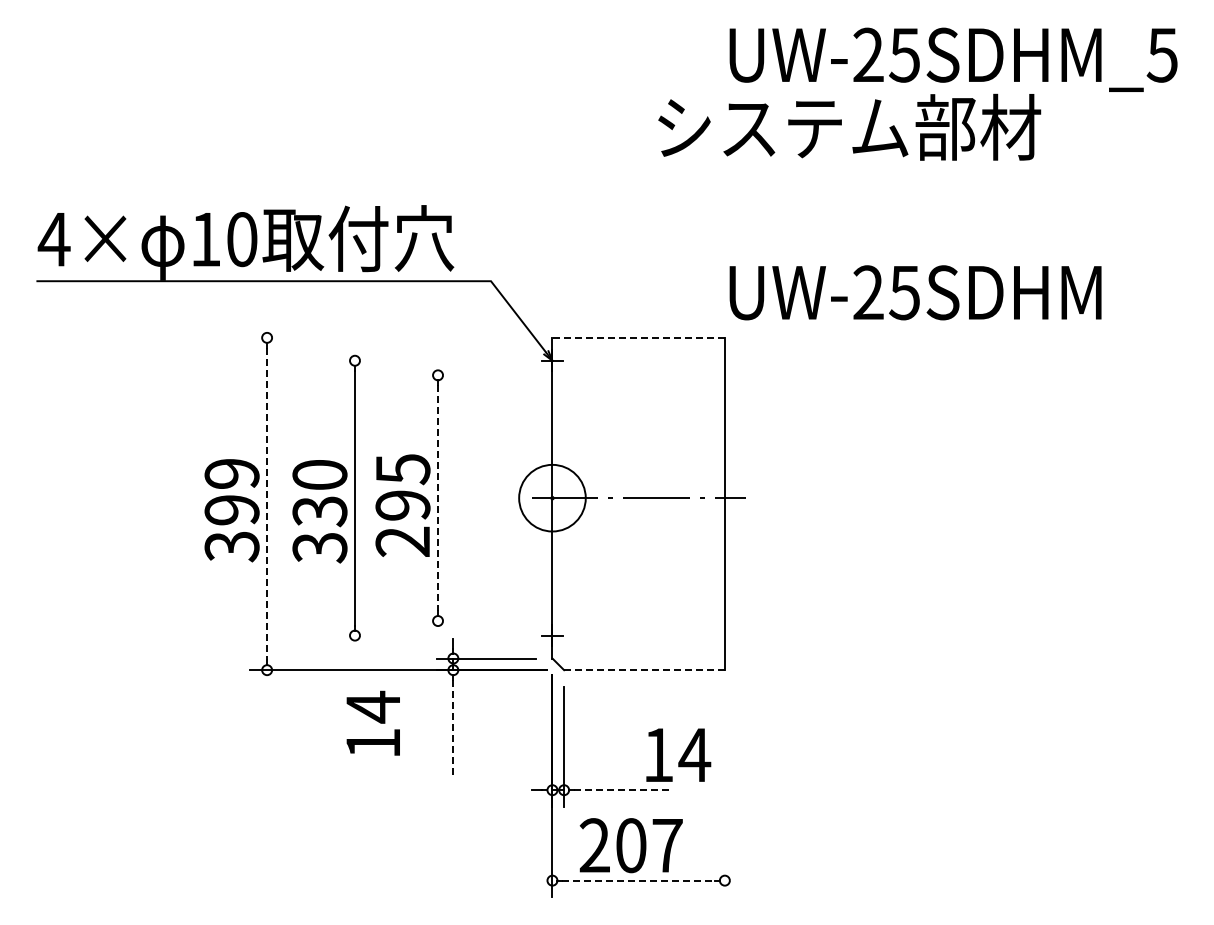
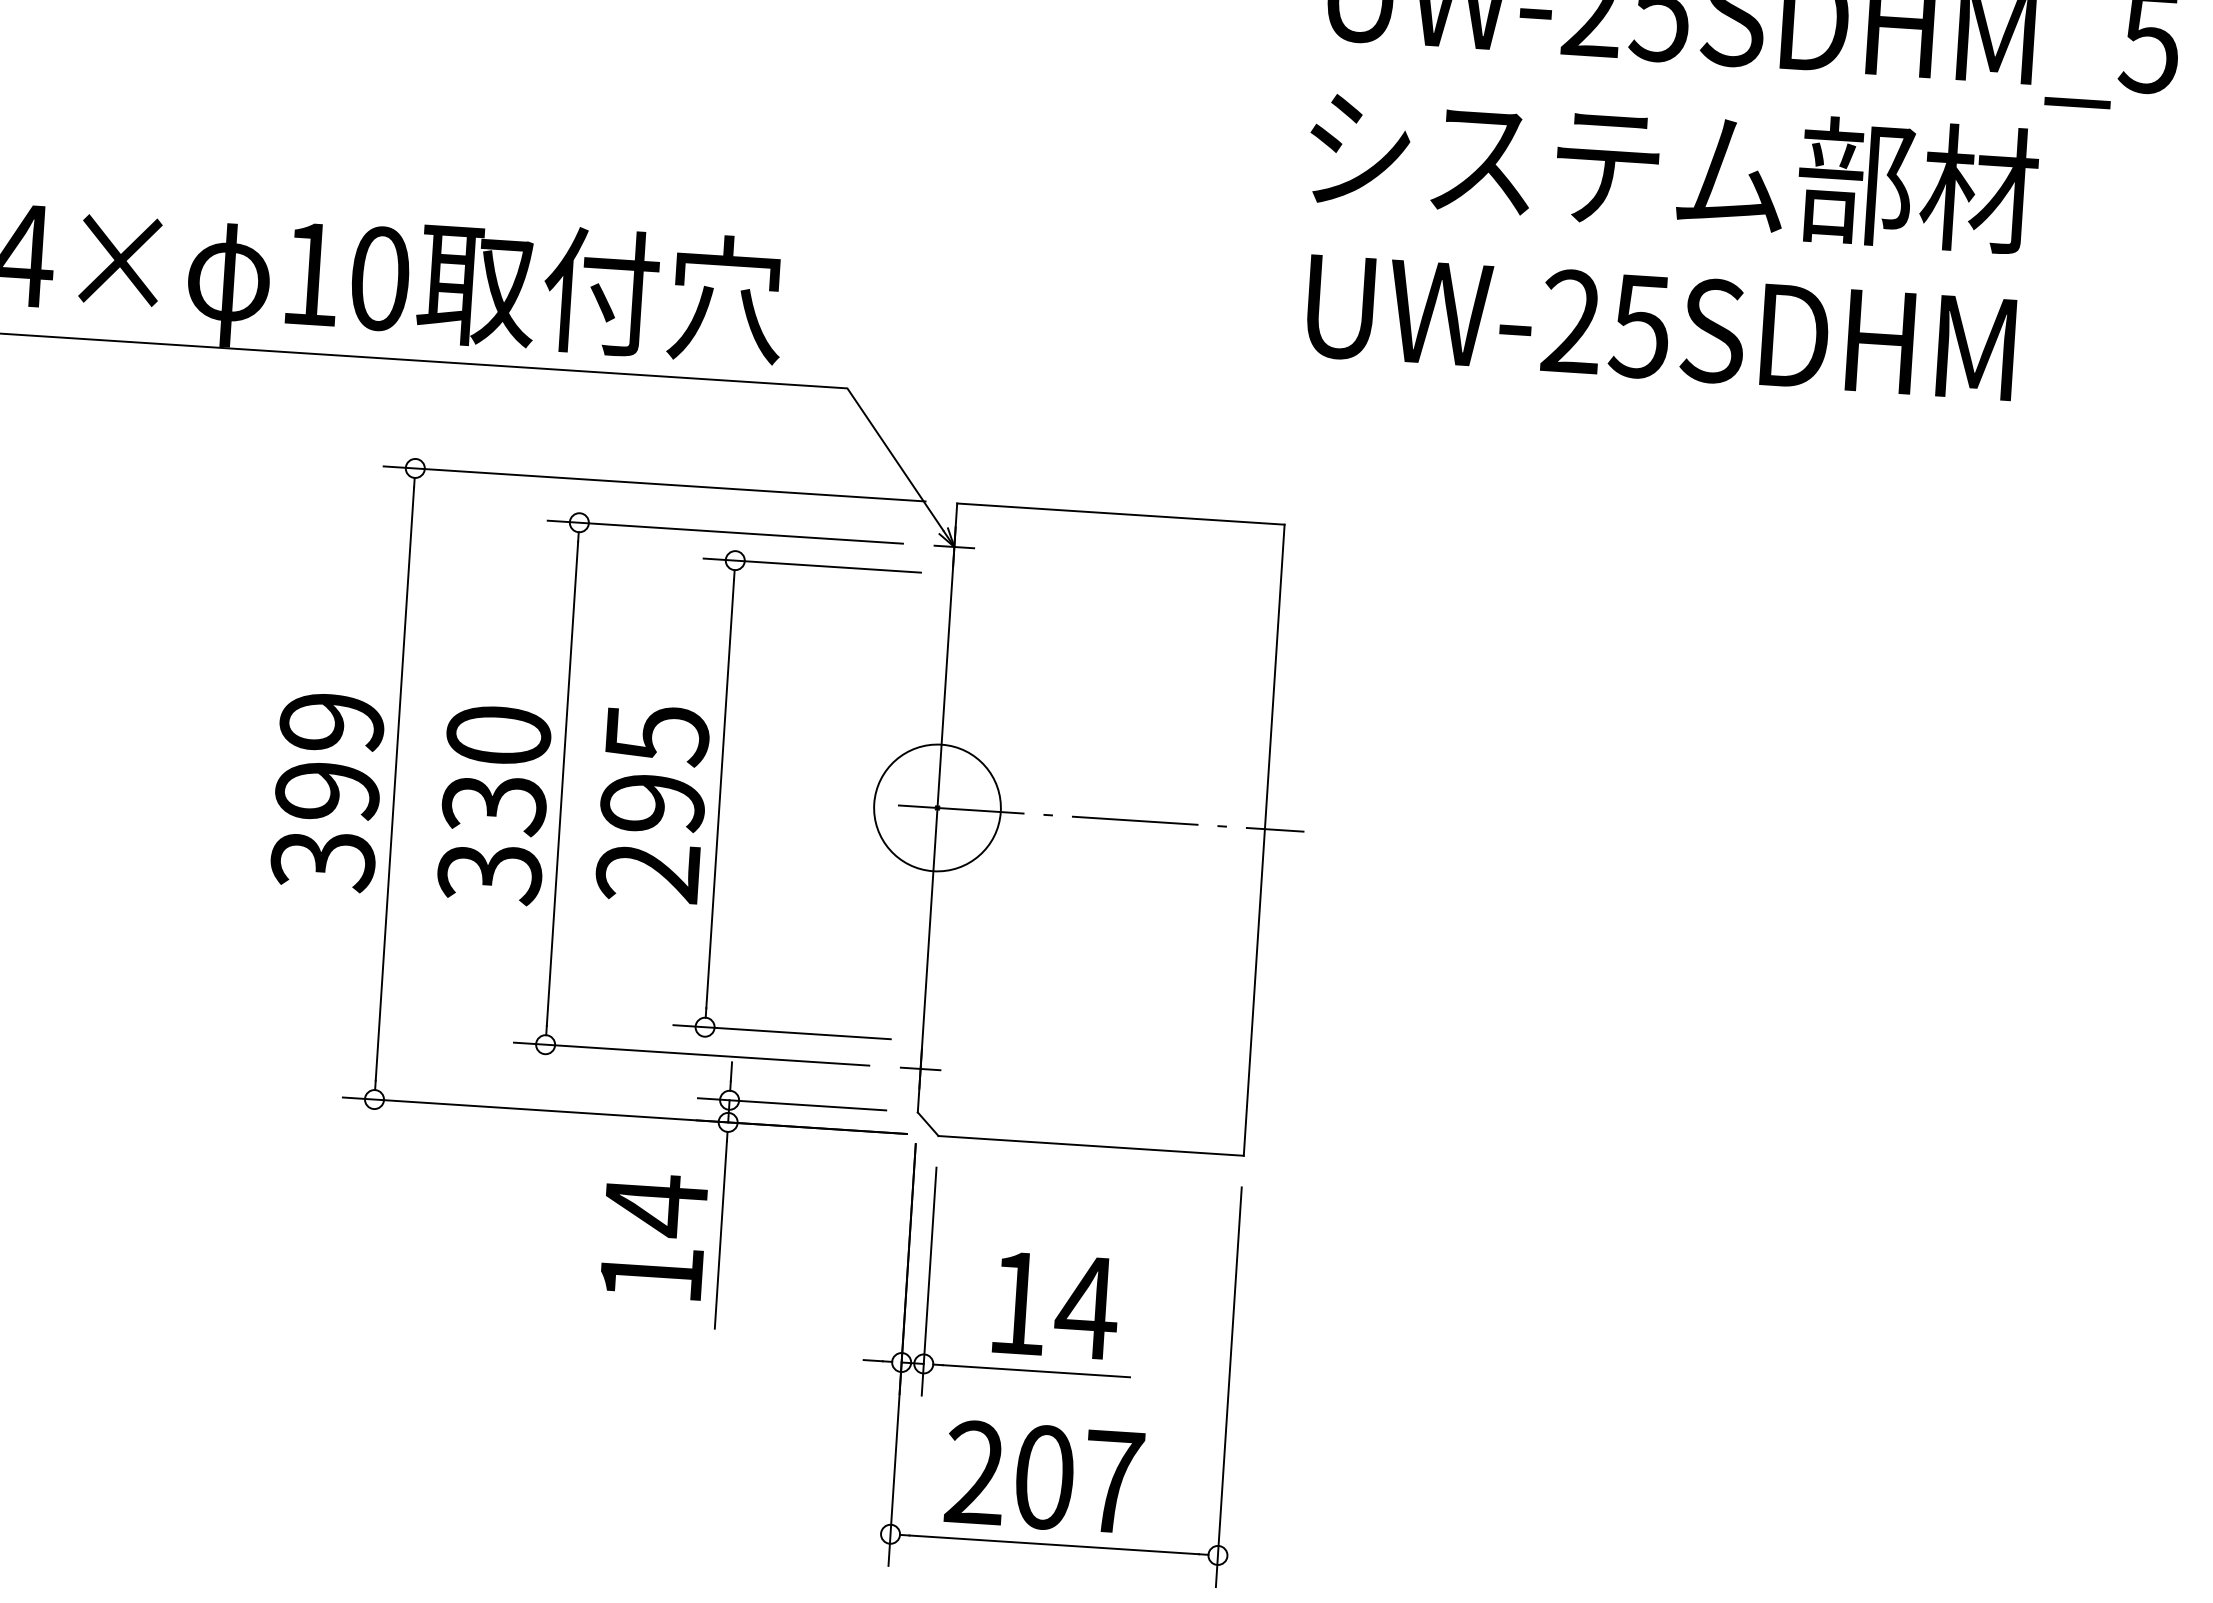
text: (849, 126) -> (1673, 167), moved
text: (915, 292) -> (1660, 327), moved
line: (392, 337) -> (653, 483), added
line: (638, 337) -> (1120, 513), dashed -> solid
line: (431, 360) -> (724, 531), added
line: (478, 375) -> (812, 565), added
line: (438, 498) -> (721, 794), dashed -> solid
line: (267, 504) -> (395, 784), dashed -> solid
line: (478, 621) -> (781, 1033), added
line: (431, 635) -> (690, 1053), added
line: (645, 670) -> (1093, 1146), dashed -> solid
text: (372, 722) -> (652, 1234), moved
line: (453, 729) -> (721, 1235), dashed -> solid
text: (678, 754) -> (1056, 1304), moved
line: (623, 790) -> (1036, 1371), dashed -> solid
line: (724, 791) -> (1228, 1386), added
line: (639, 880) -> (1055, 1544), dashed -> solid

